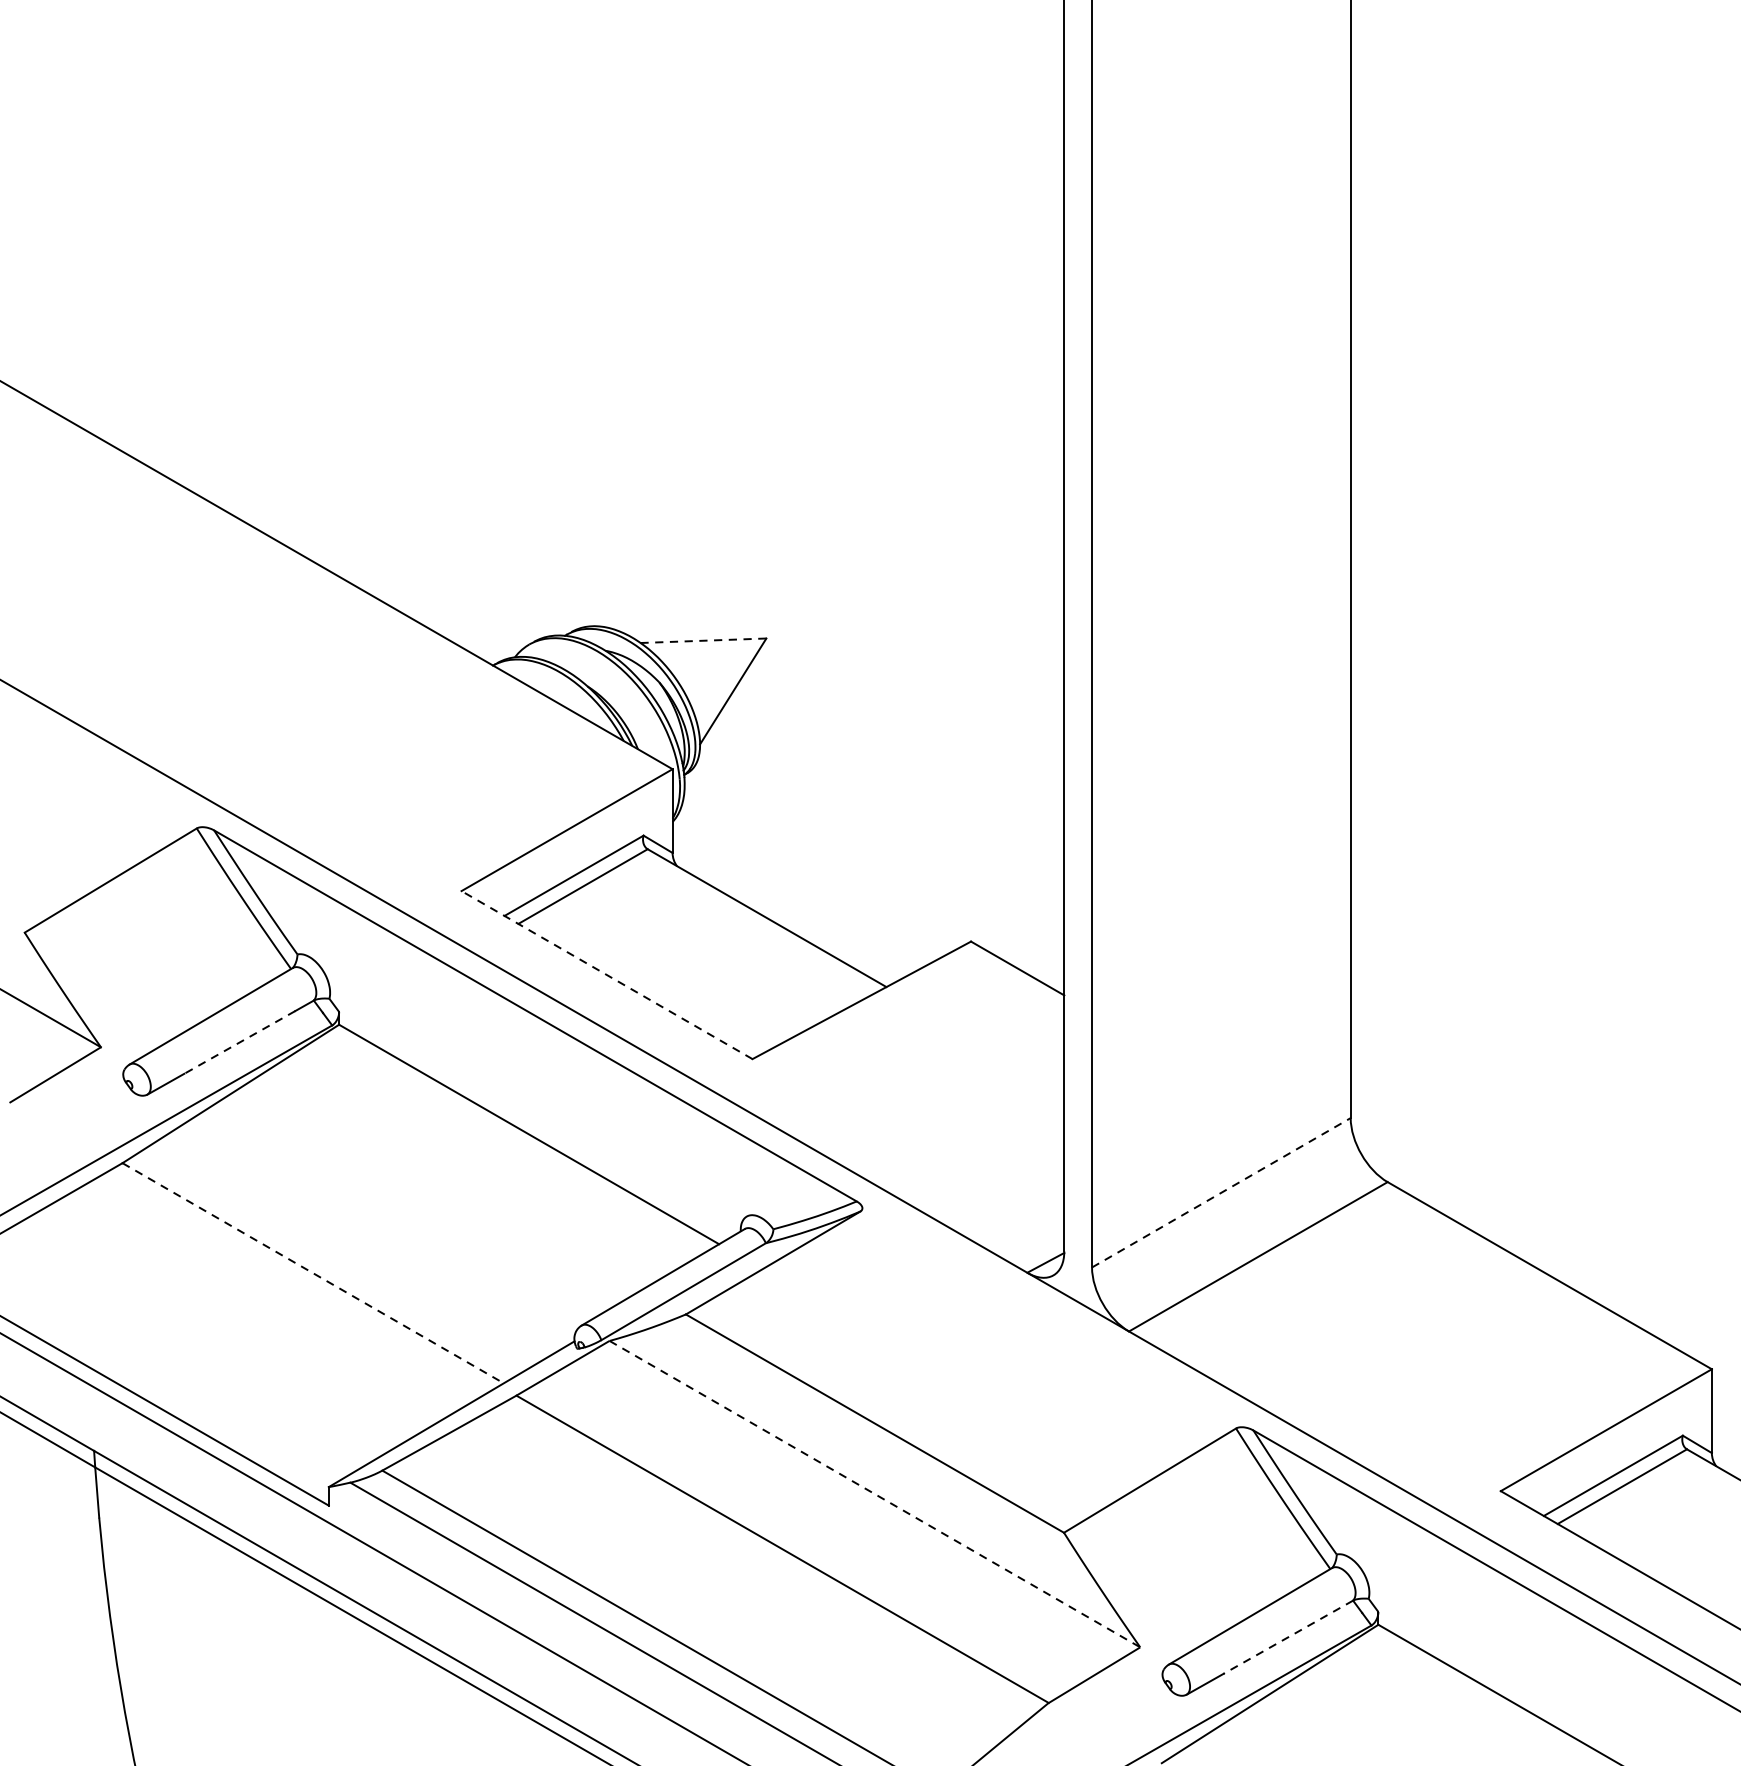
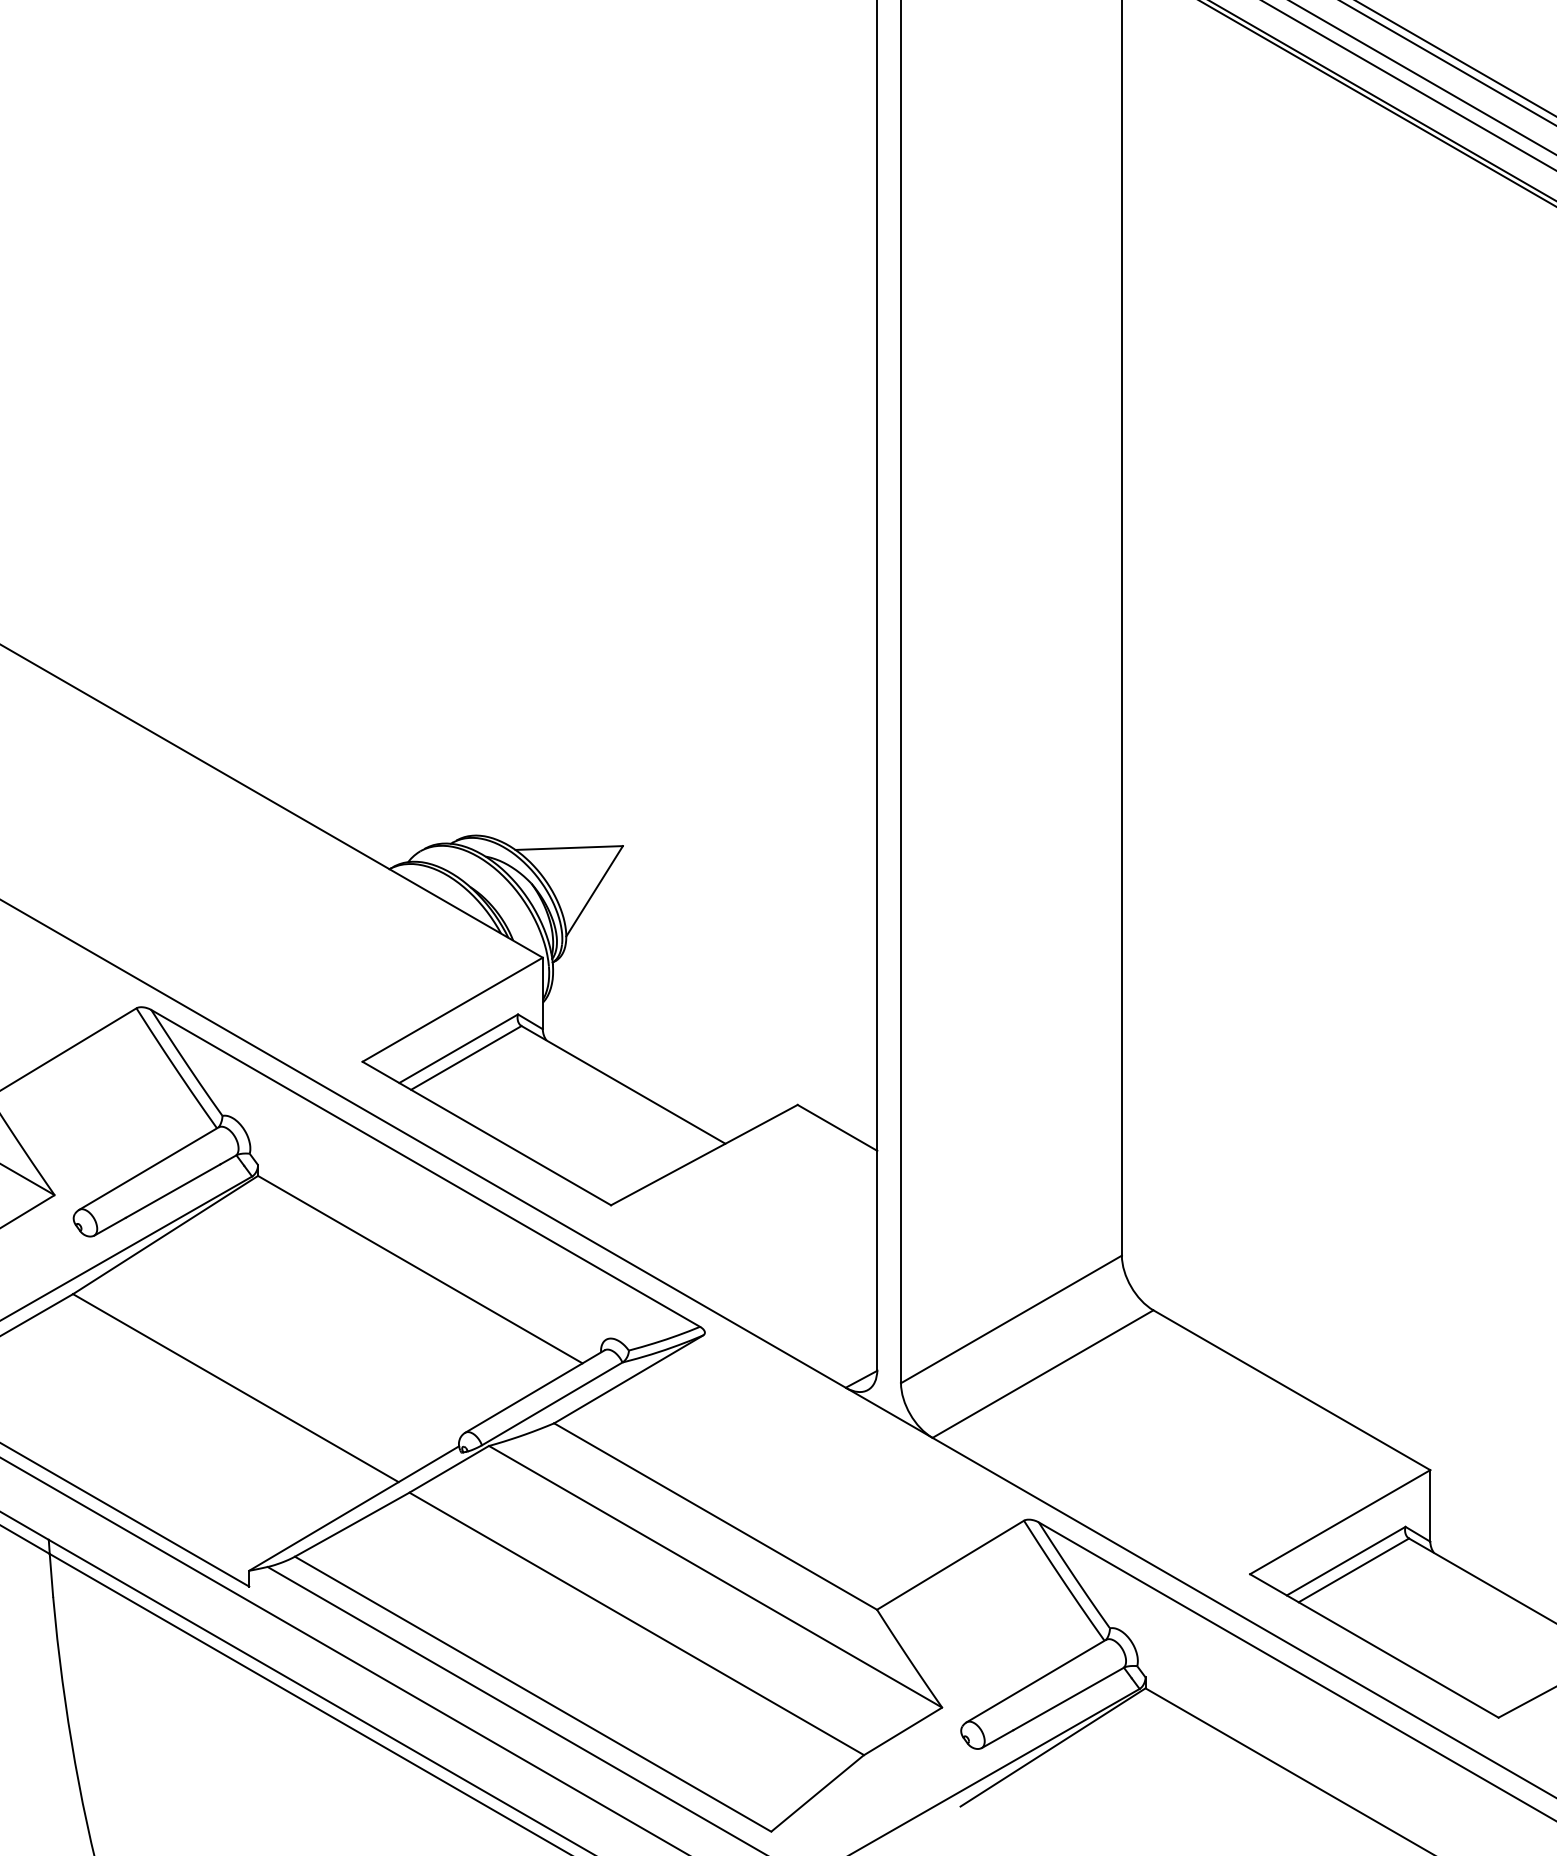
line: (703, 641) -> (569, 848), dashed -> solid
line: (606, 975) -> (486, 1133), dashed -> solid
line: (238, 1042) -> (172, 1191), dashed -> solid
line: (1221, 1192) -> (1011, 1319), dashed -> solid
line: (312, 1273) -> (235, 1388), dashed -> solid
line: (874, 1493) -> (715, 1576), dashed -> solid
line: (1288, 1636) -> (1068, 1698), dashed -> solid

